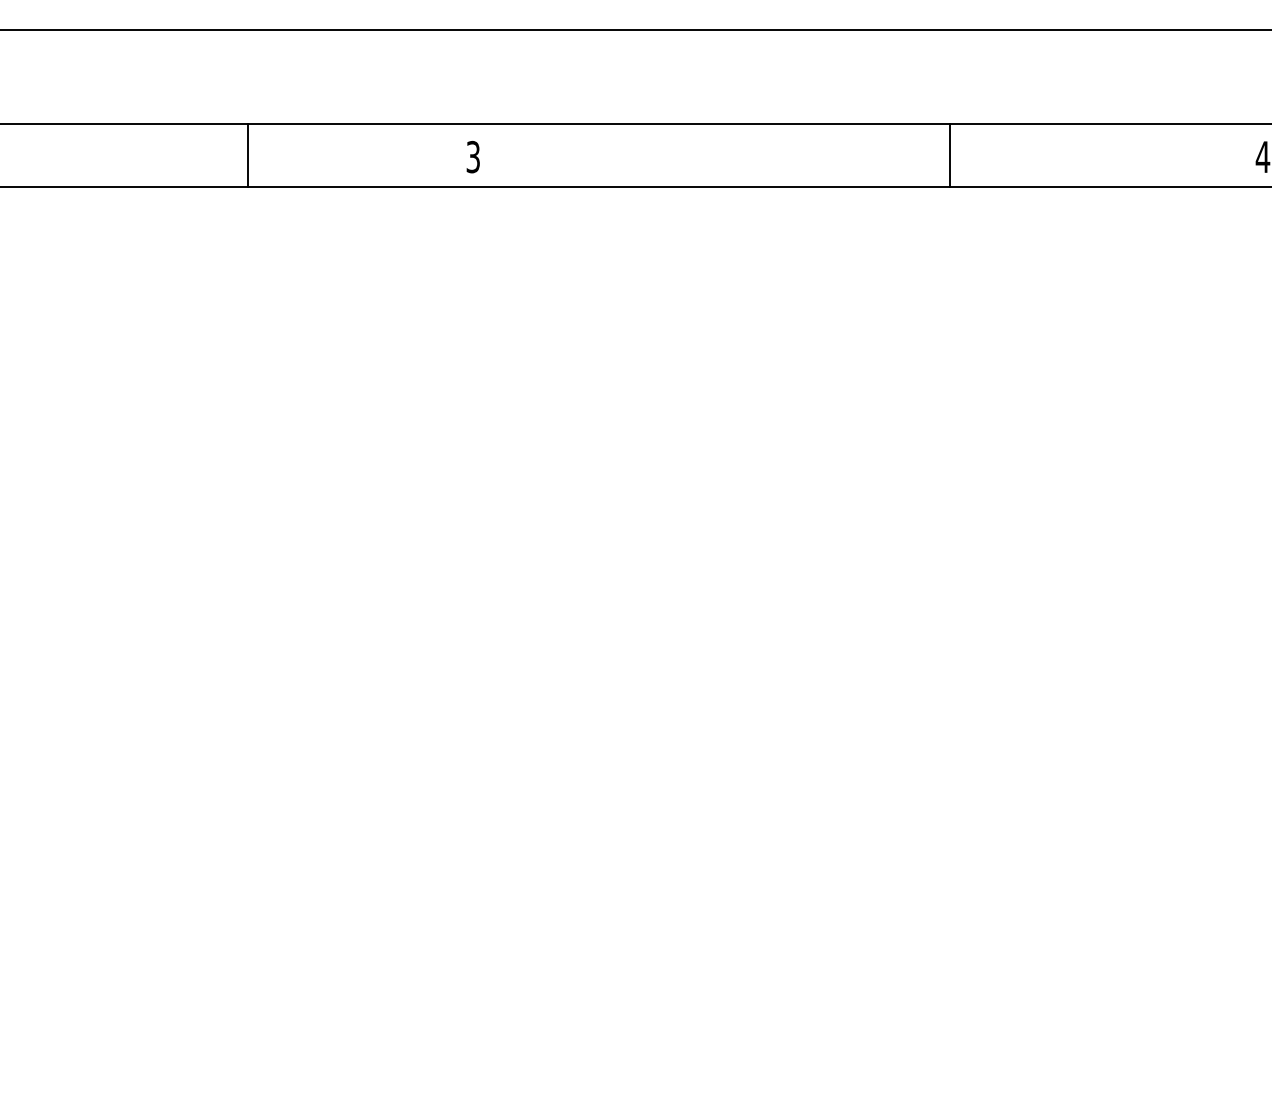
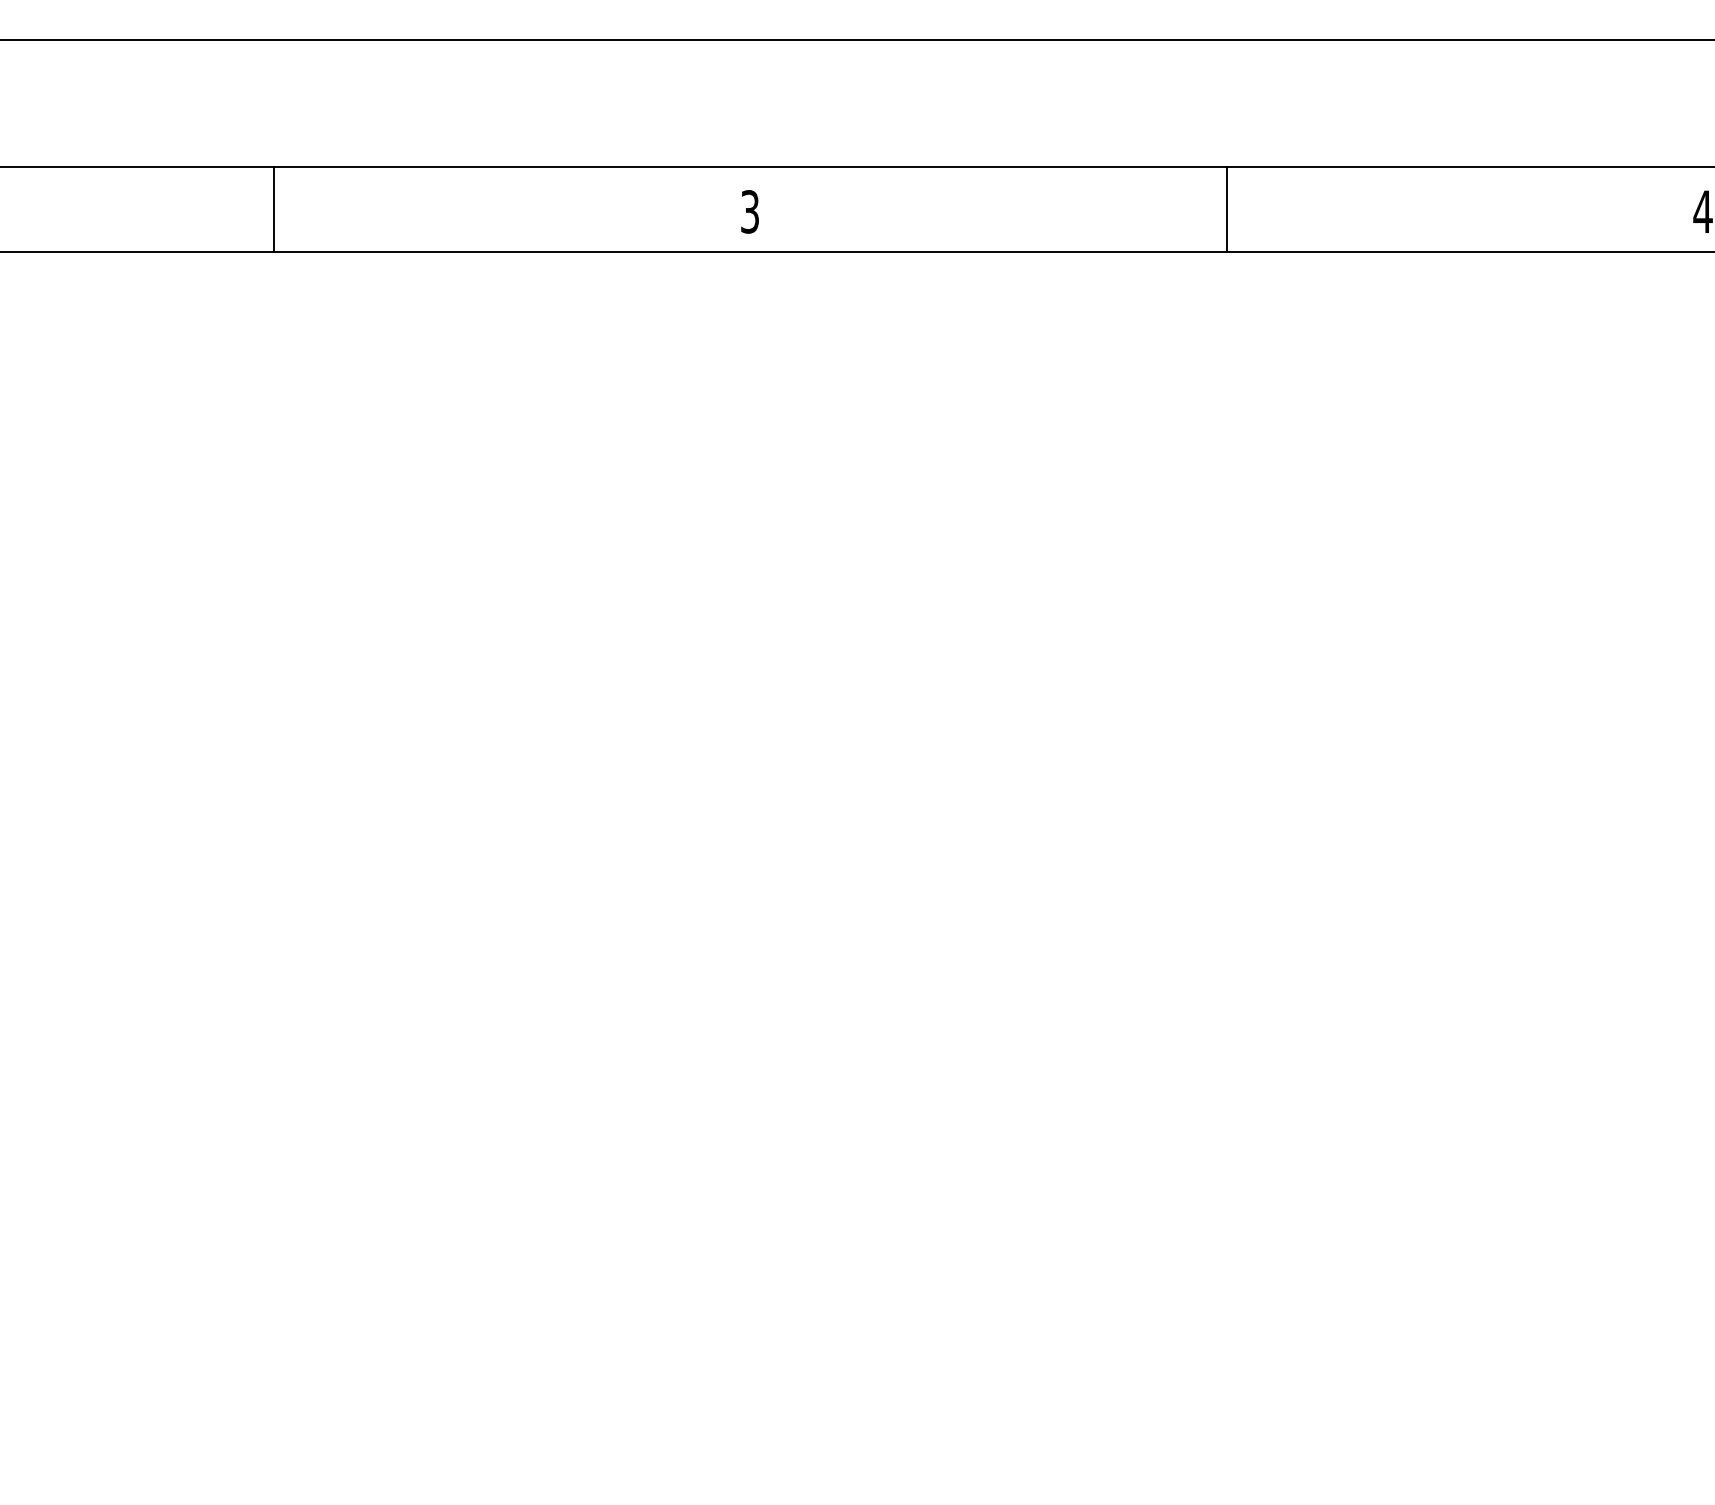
line: (248, 154) -> (273, 208), moved
line: (950, 154) -> (1226, 208), moved
text: (472, 156) -> (749, 211), moved

